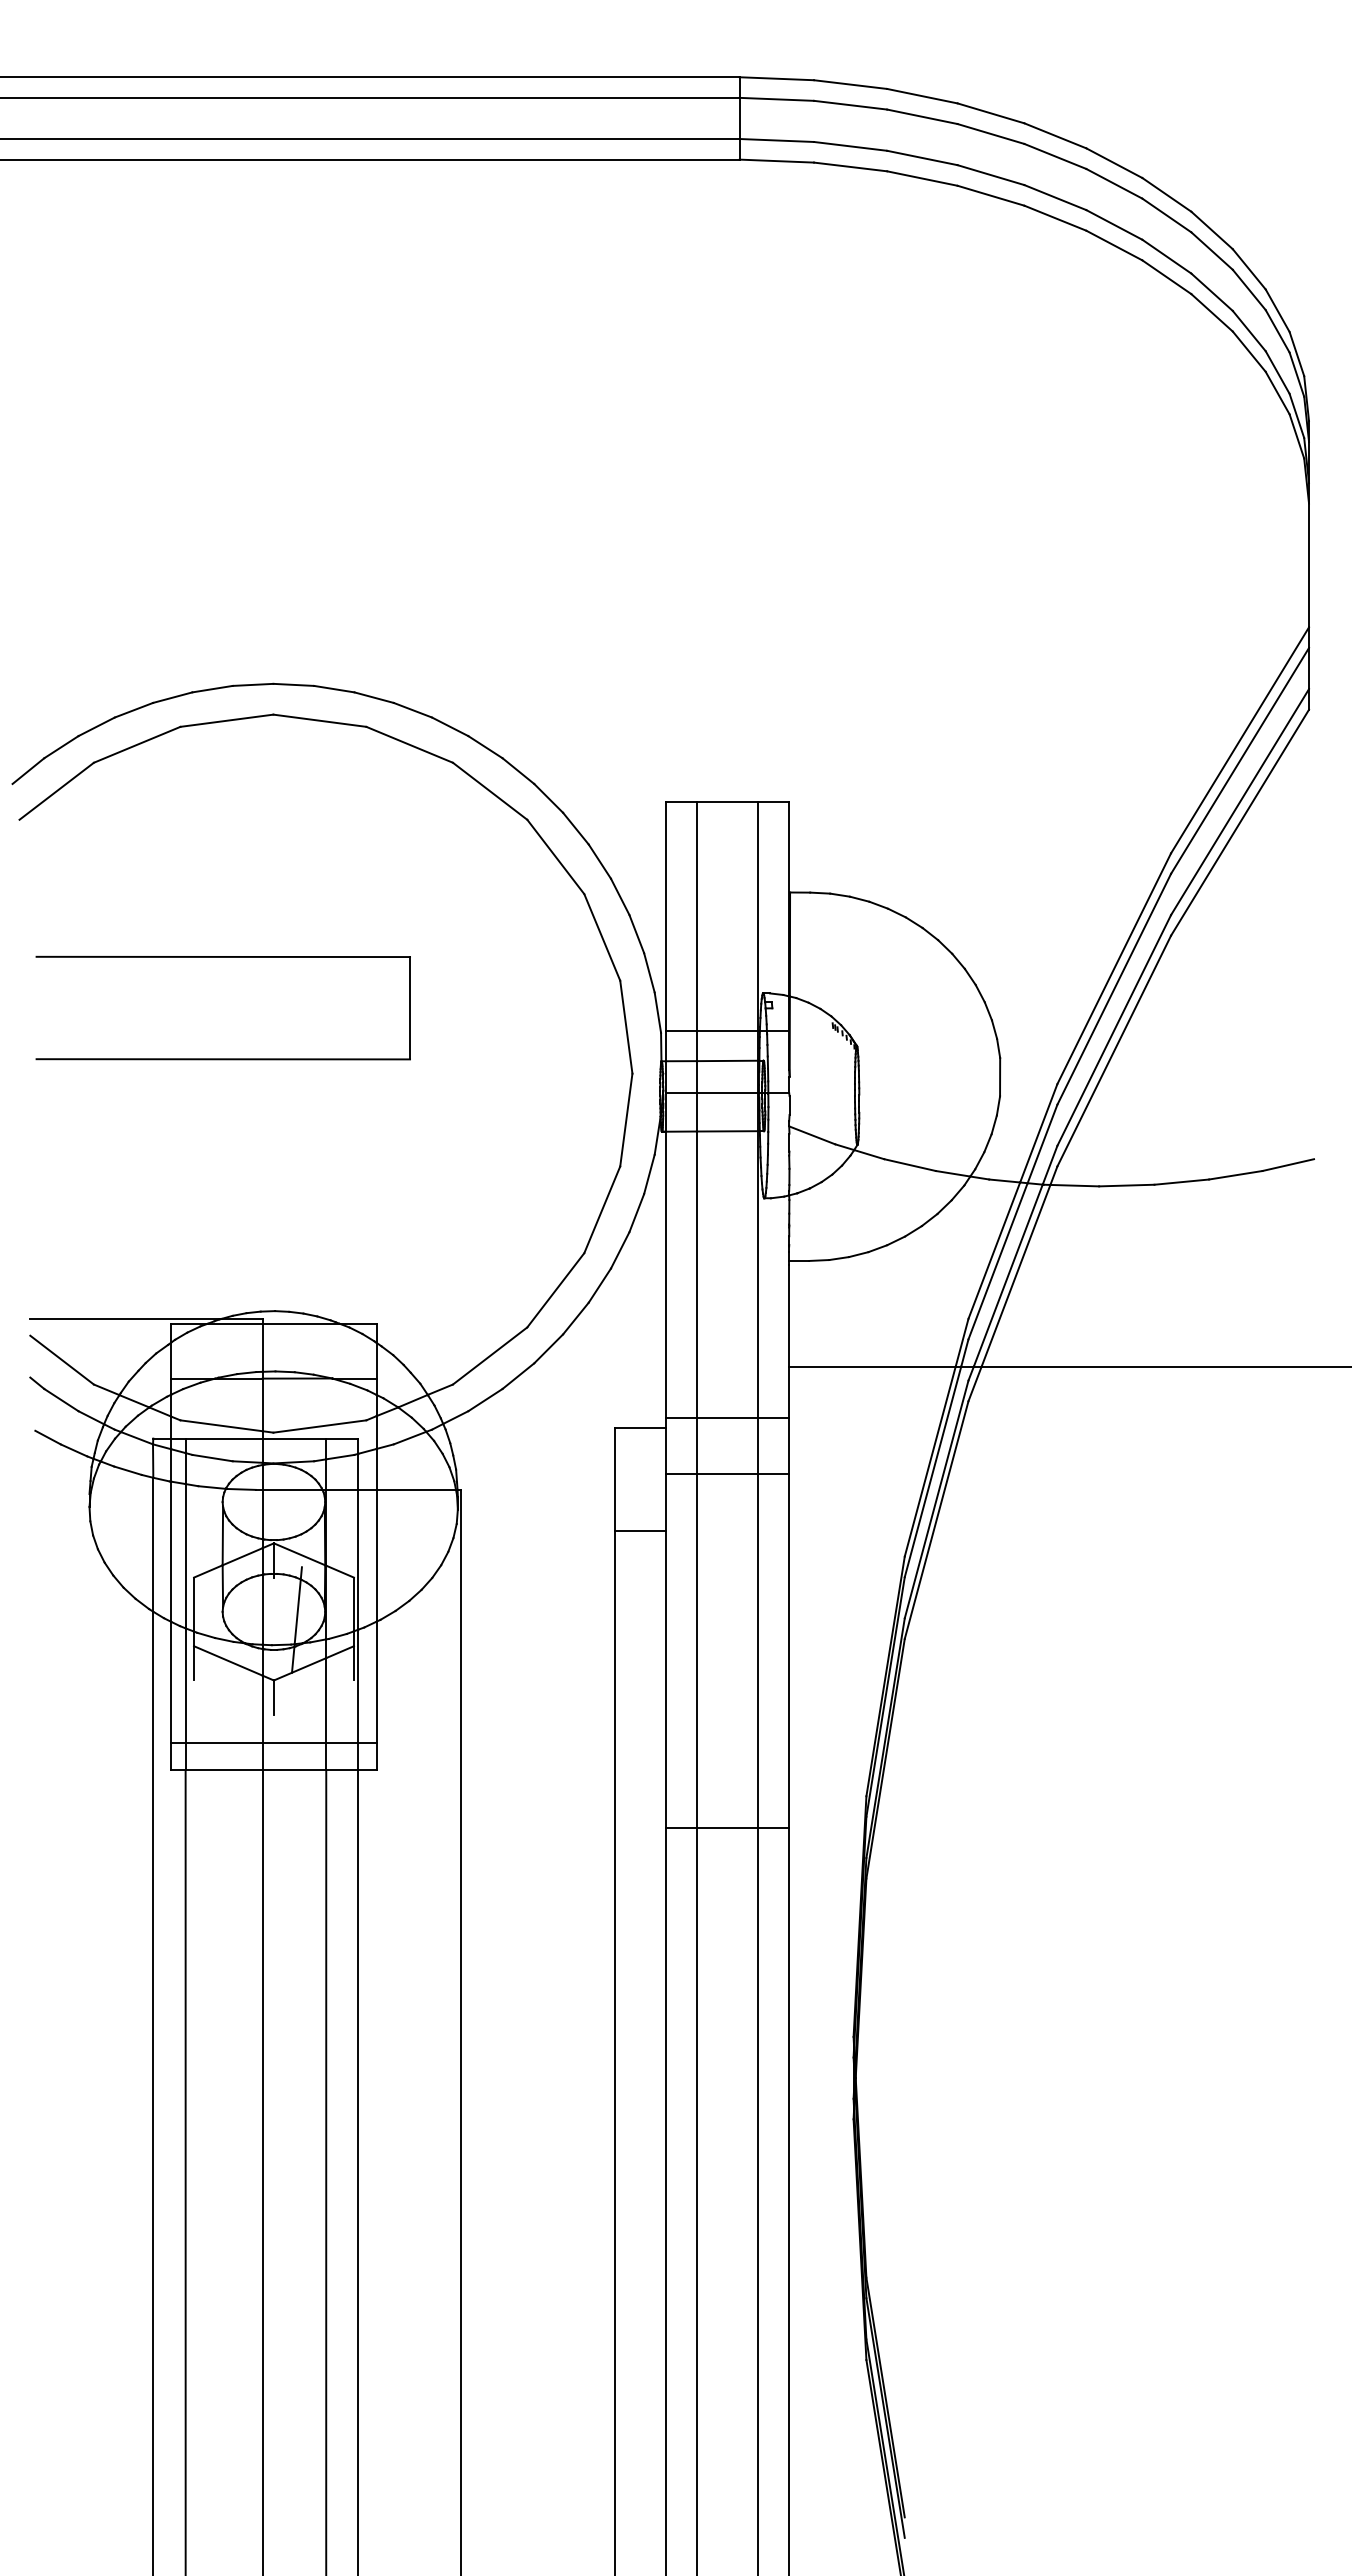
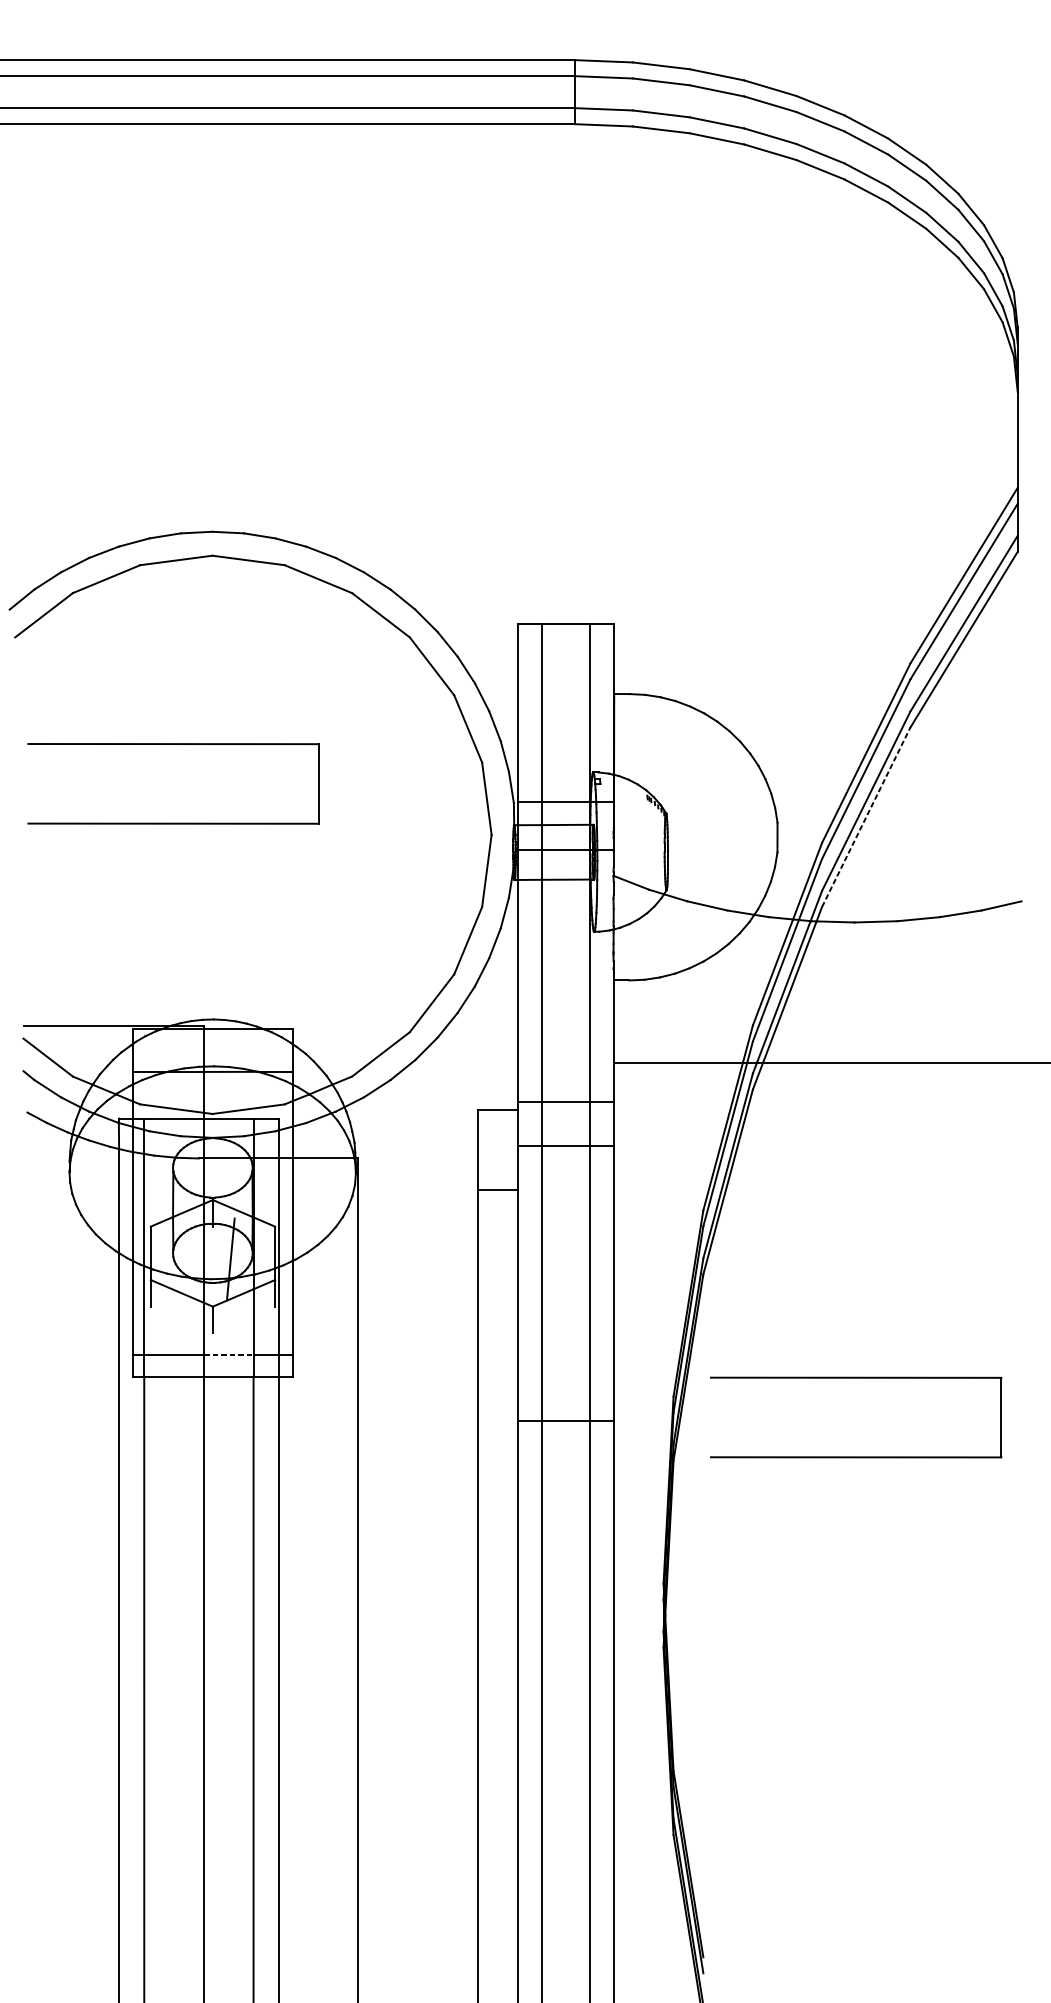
line: (1114, 1051) -> (866, 817), solid -> dashed
line: (294, 1742) -> (228, 1354), solid -> dashed
part: (1100, 1772) -> (855, 1378), added

